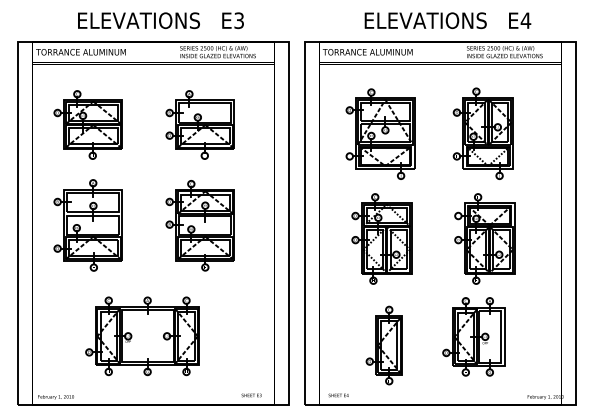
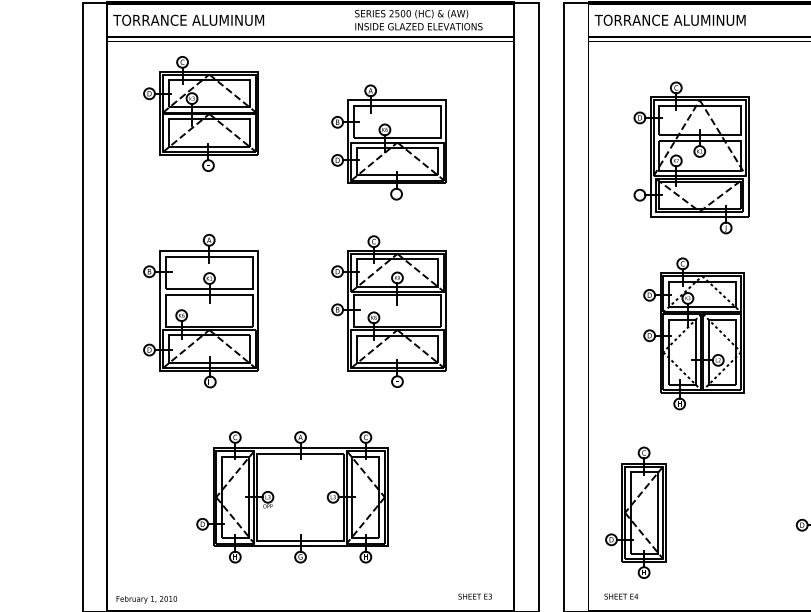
part: (87, 124) -> (199, 113), moved
part: (383, 345) -> (634, 512), moved

